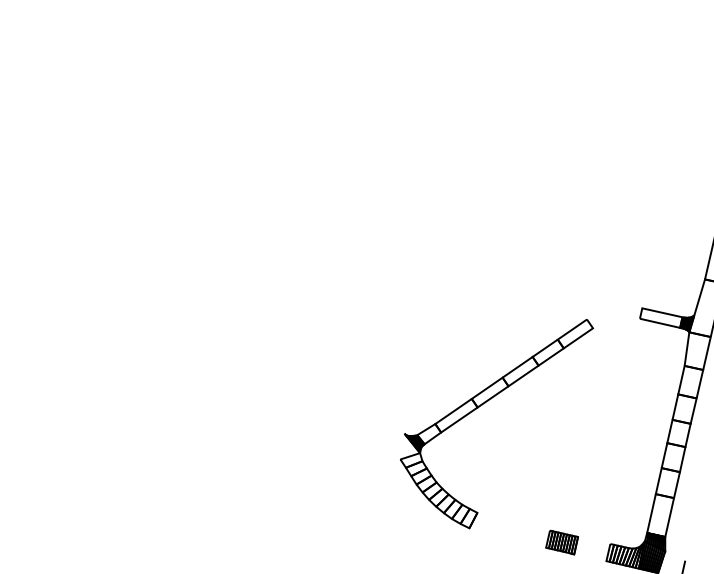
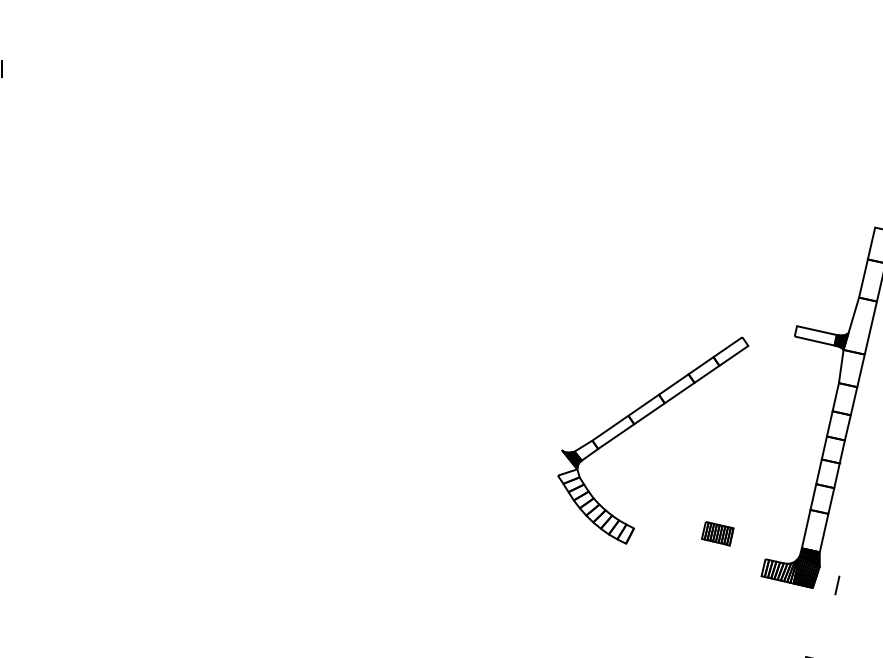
part: (561, 542) -> (717, 533), moved

